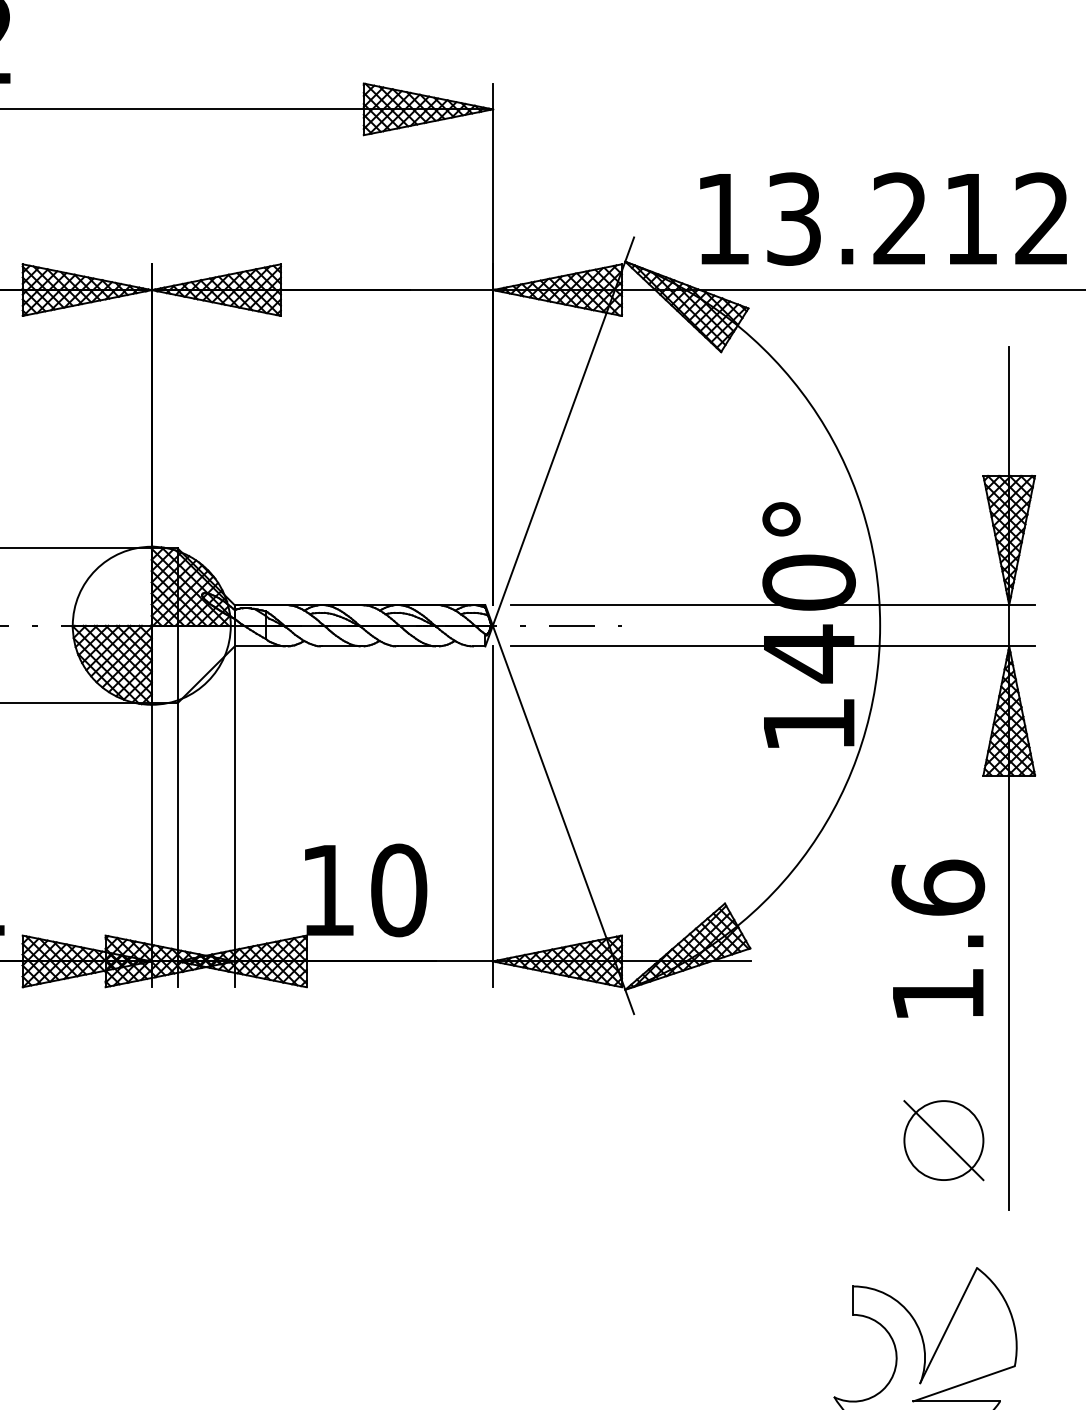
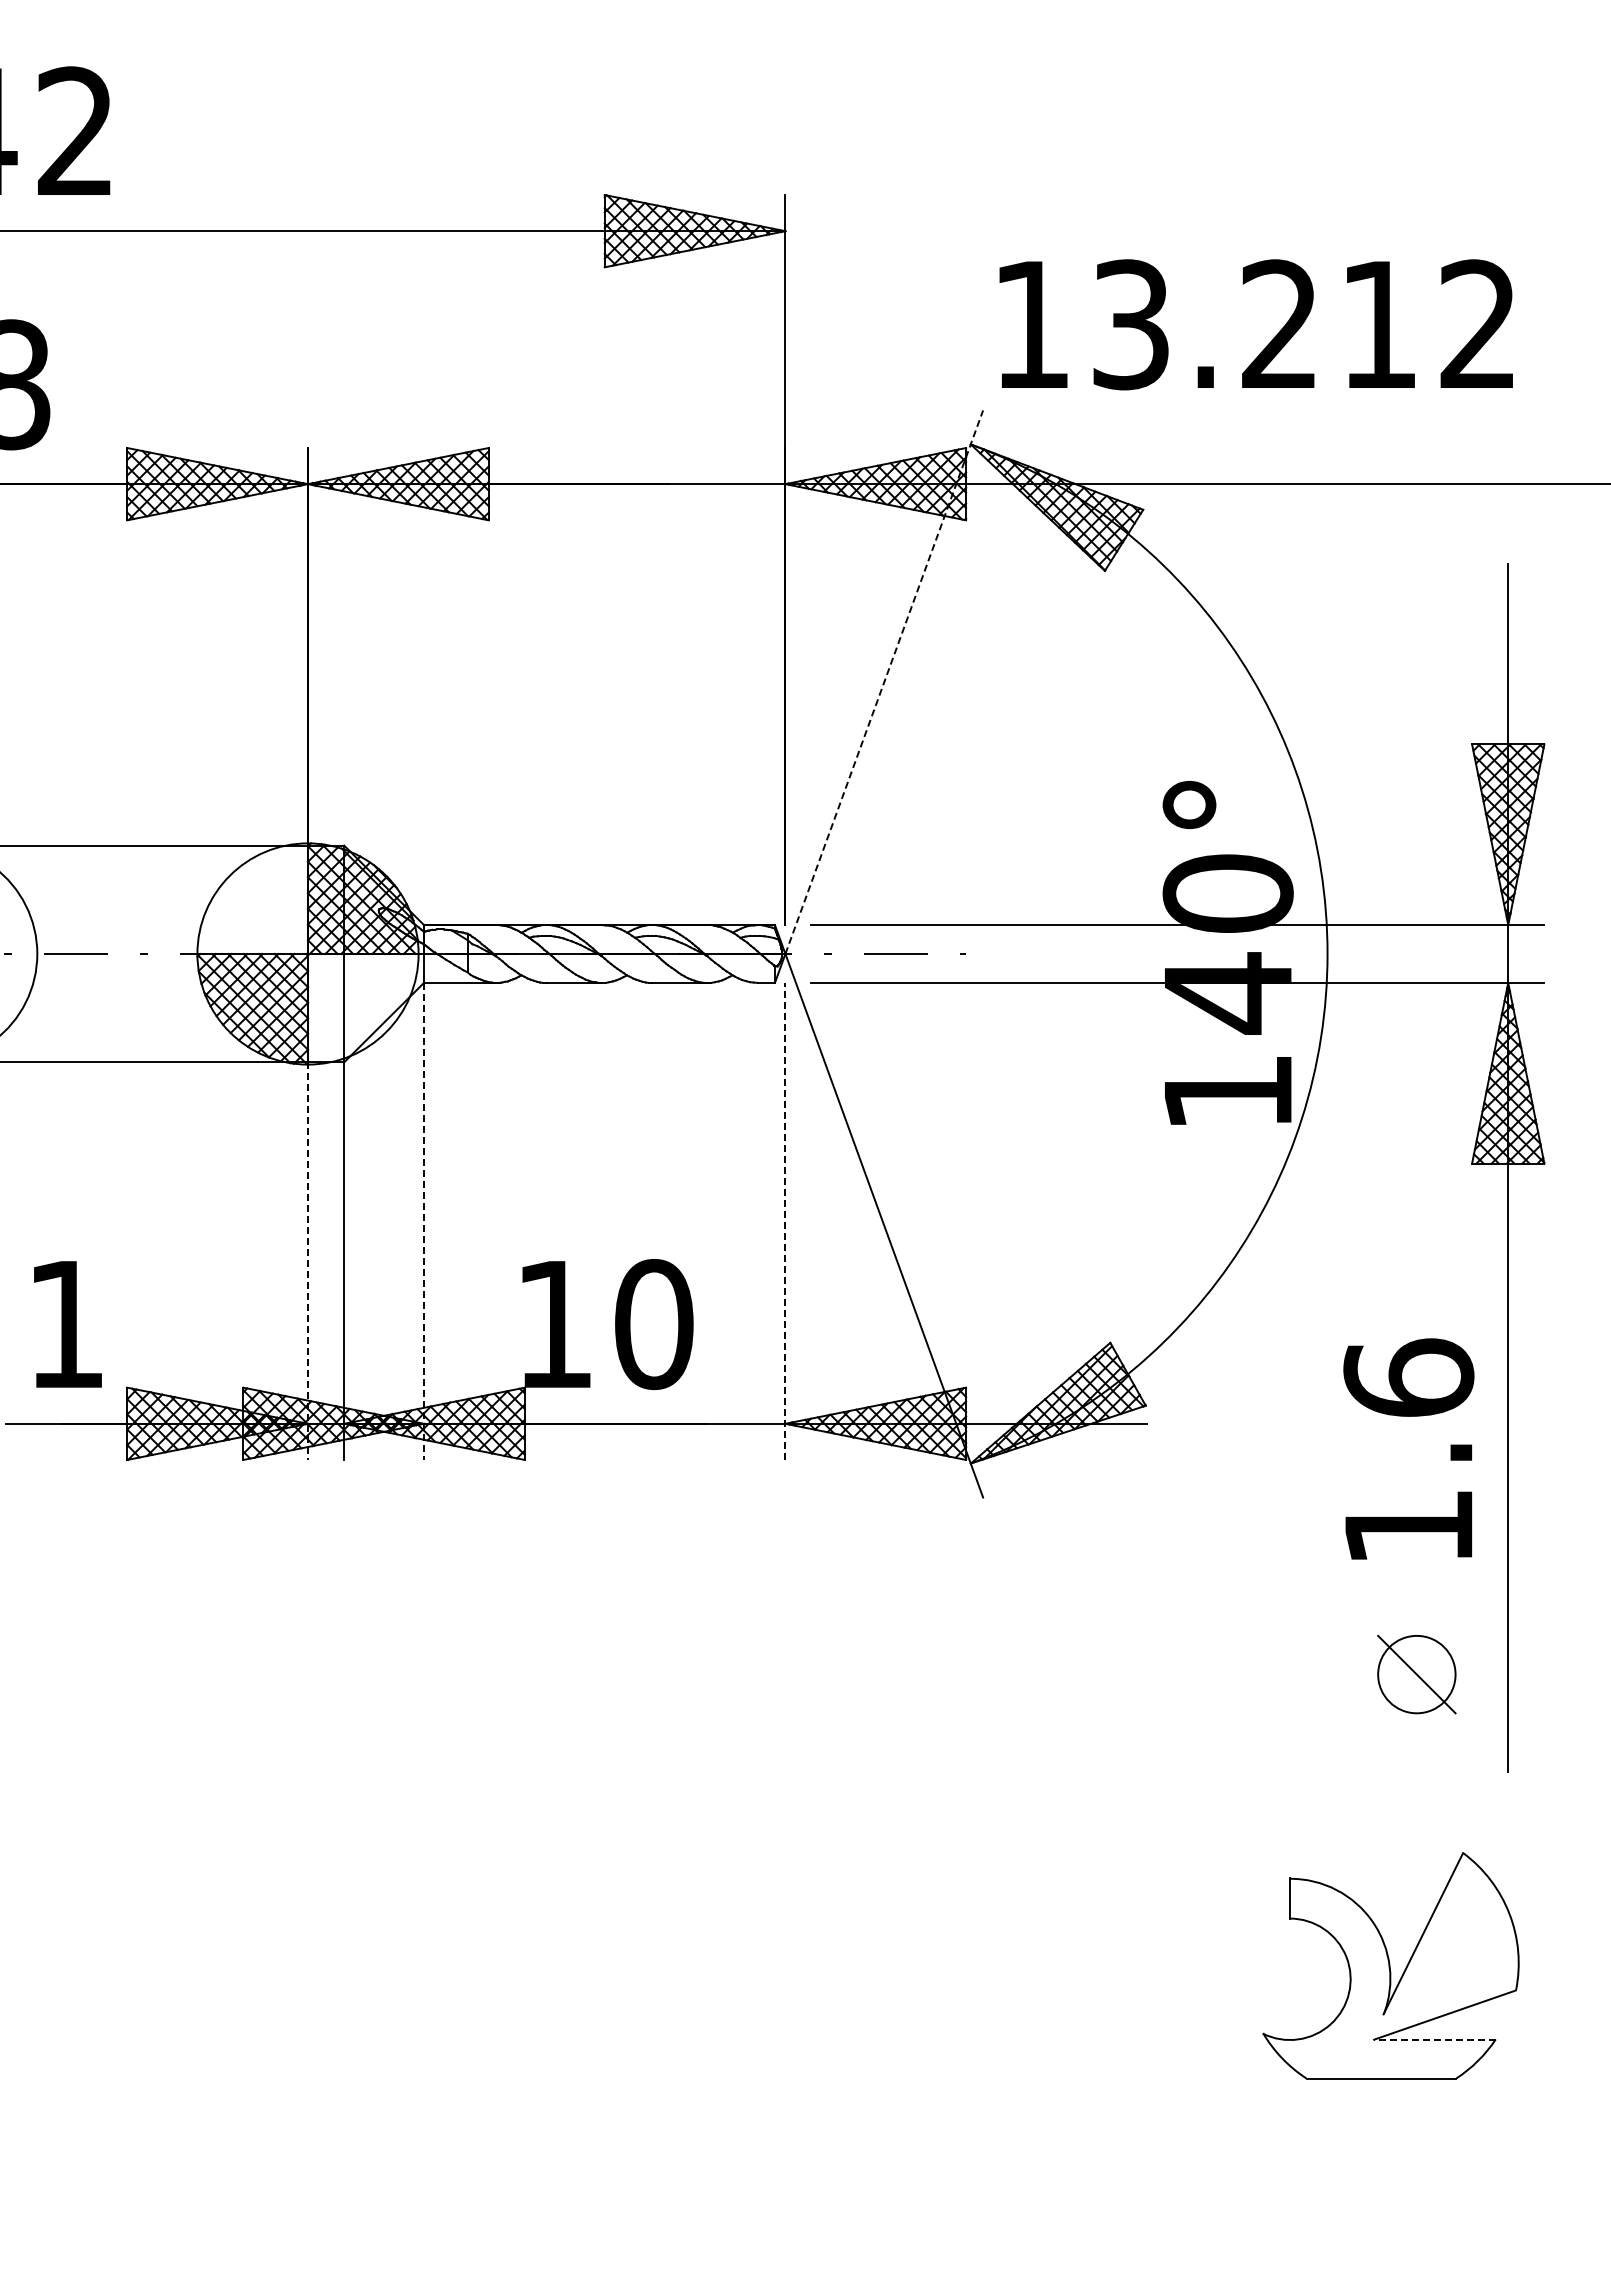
text: (882, 218) -> (1255, 324), moved
line: (563, 431) -> (884, 681), solid -> dashed
line: (235, 816) -> (424, 1221), solid -> dashed
line: (492, 816) -> (785, 1221), solid -> dashed
line: (152, 845) -> (308, 1261), solid -> dashed
text: (937, 938) -> (1408, 1448), moved
part: (943, 1140) -> (1416, 1674), size x0.7
line: (956, 1401) -> (1434, 2039), solid -> dashed

